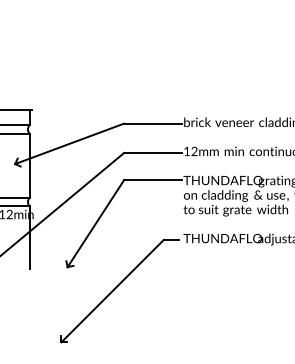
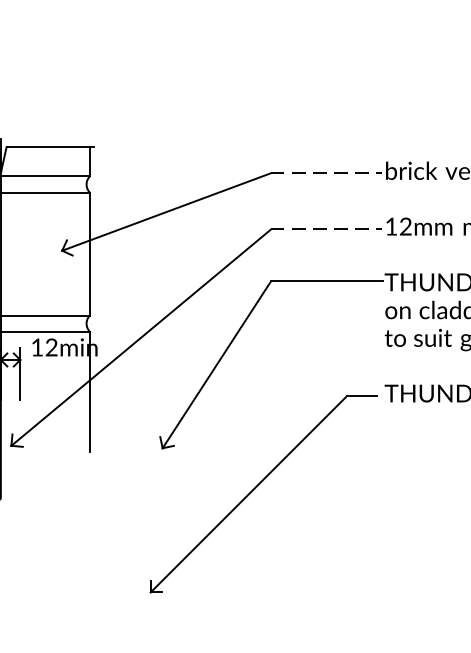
line: (153, 123) -> (327, 173), solid -> dashed
line: (153, 152) -> (327, 228), solid -> dashed

